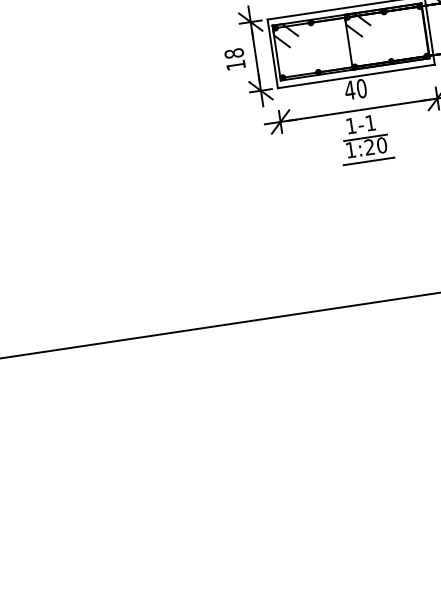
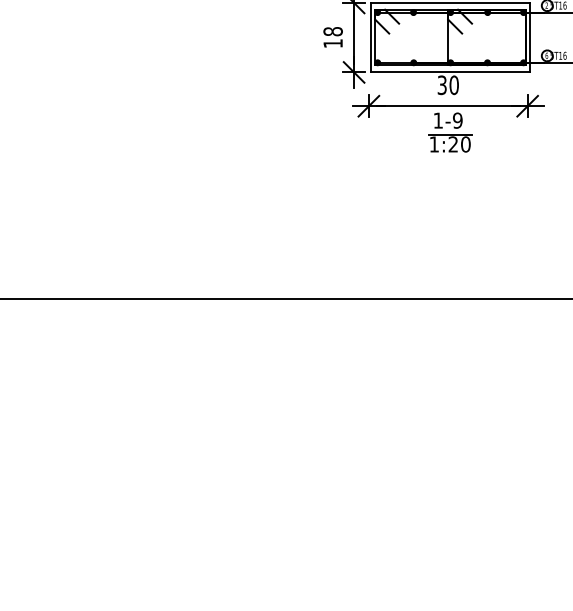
text: (350, 90) -> (442, 85), 40 -> 30
text: (370, 122) -> (457, 120), 1-1 -> 1-9
line: (368, 161) -> (450, 158), removed

